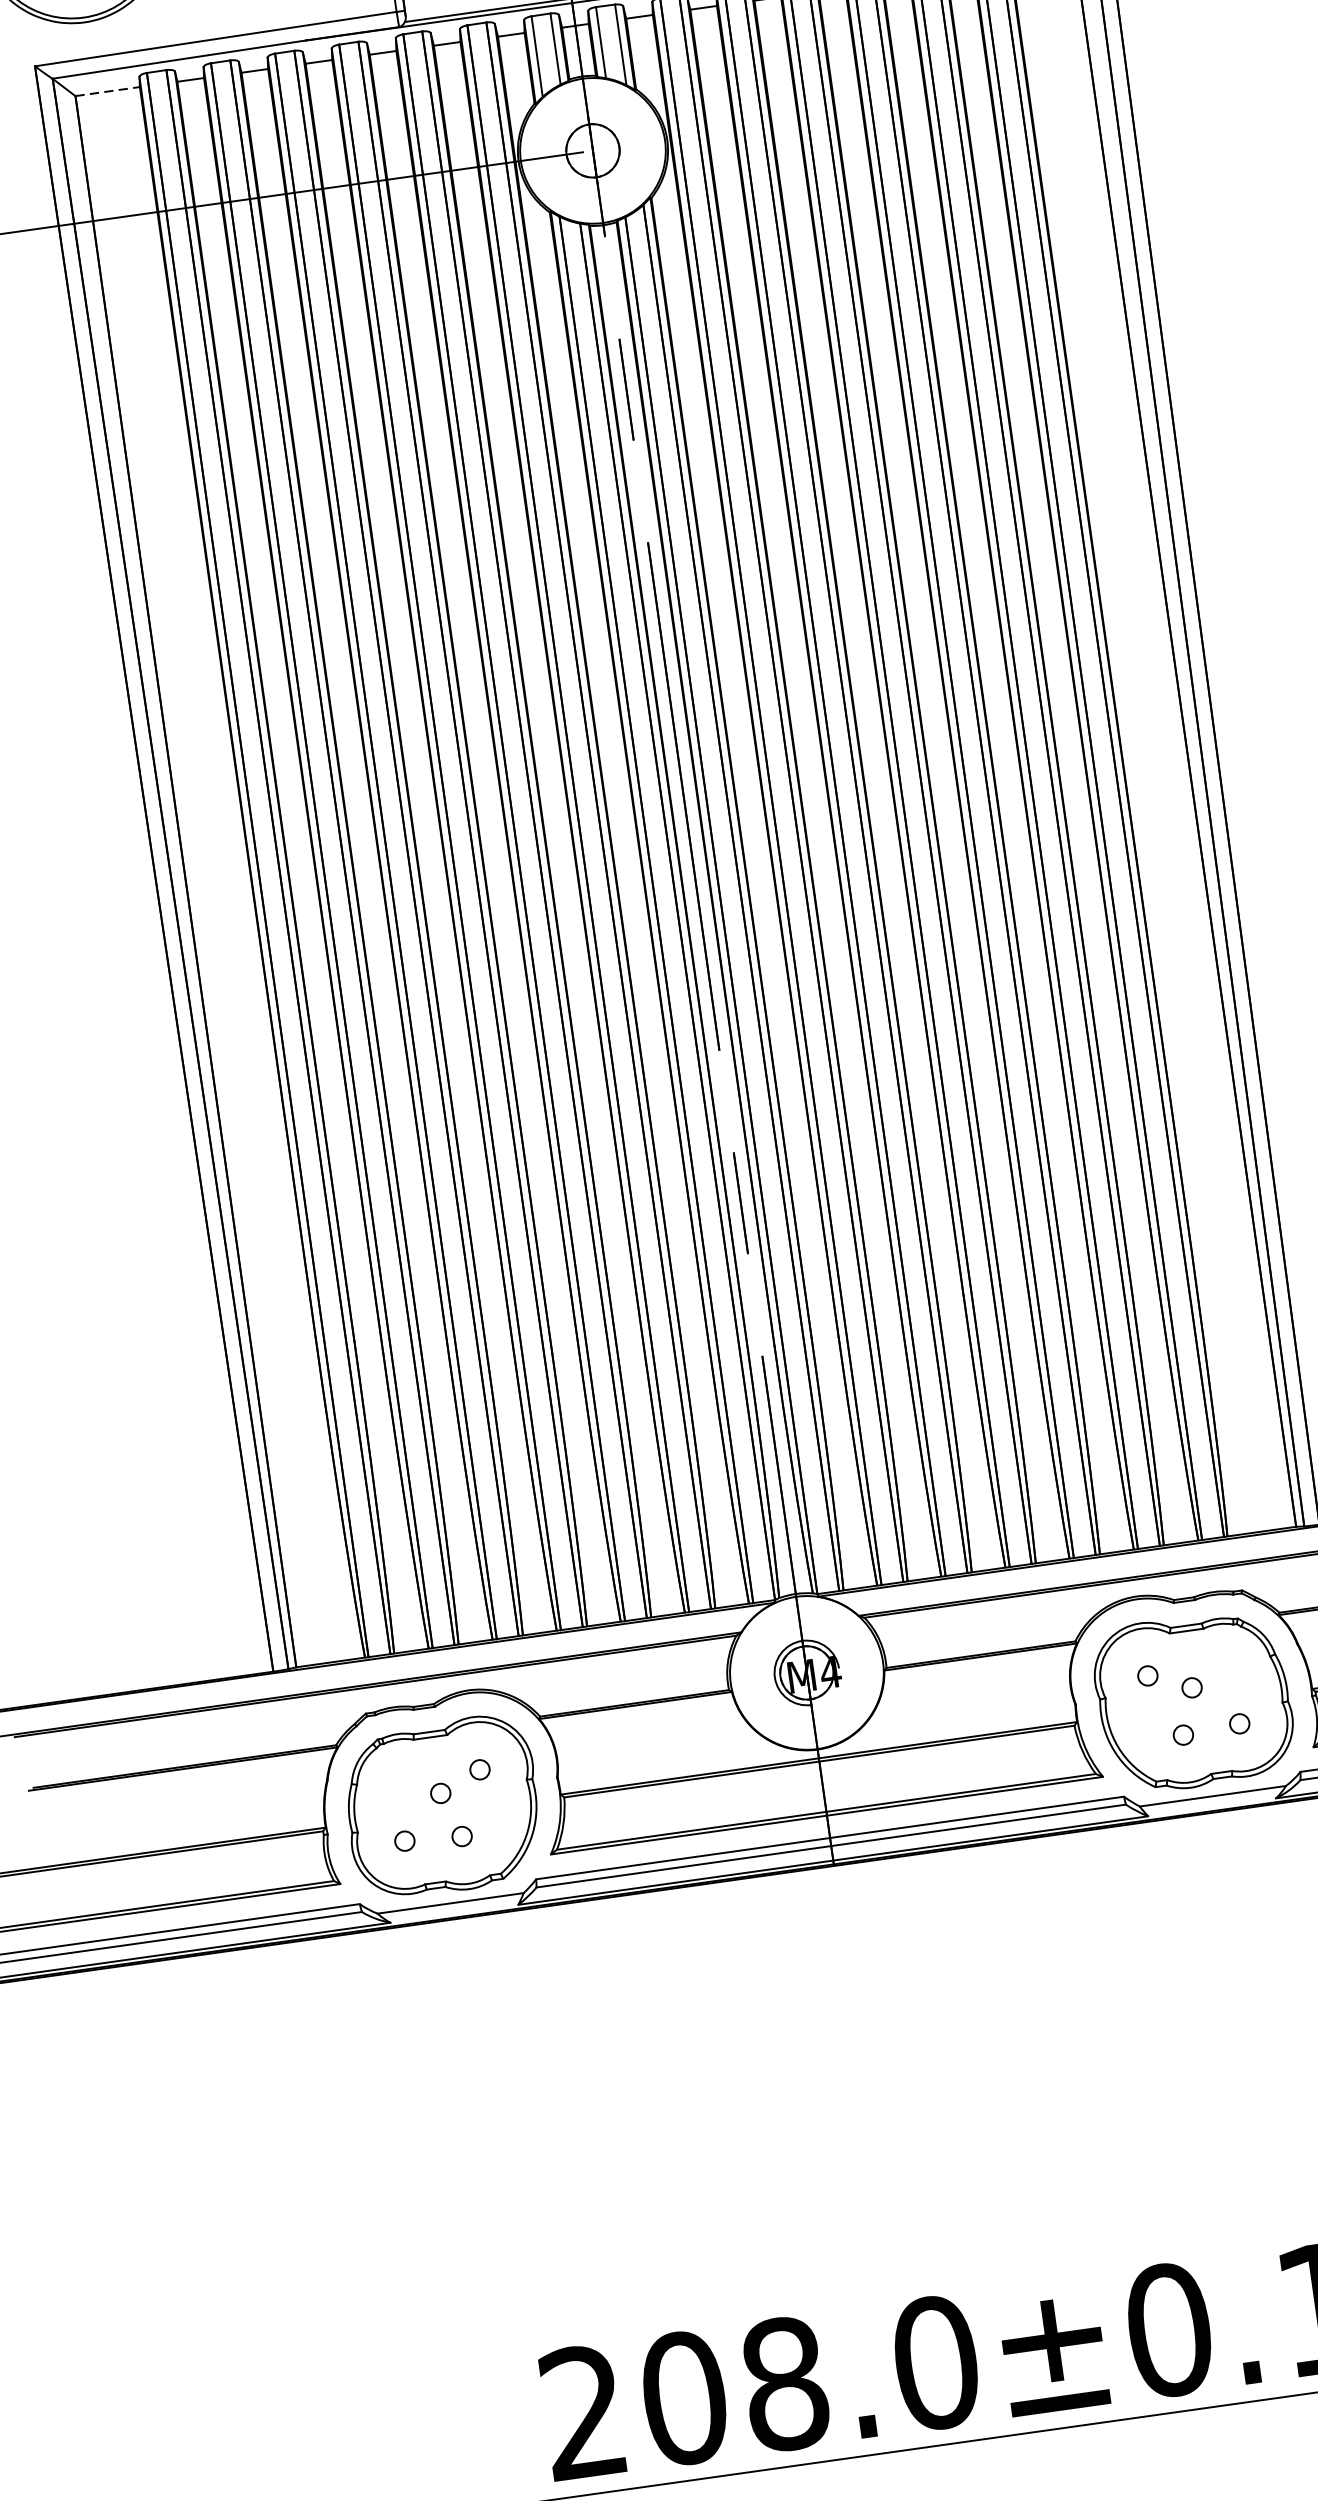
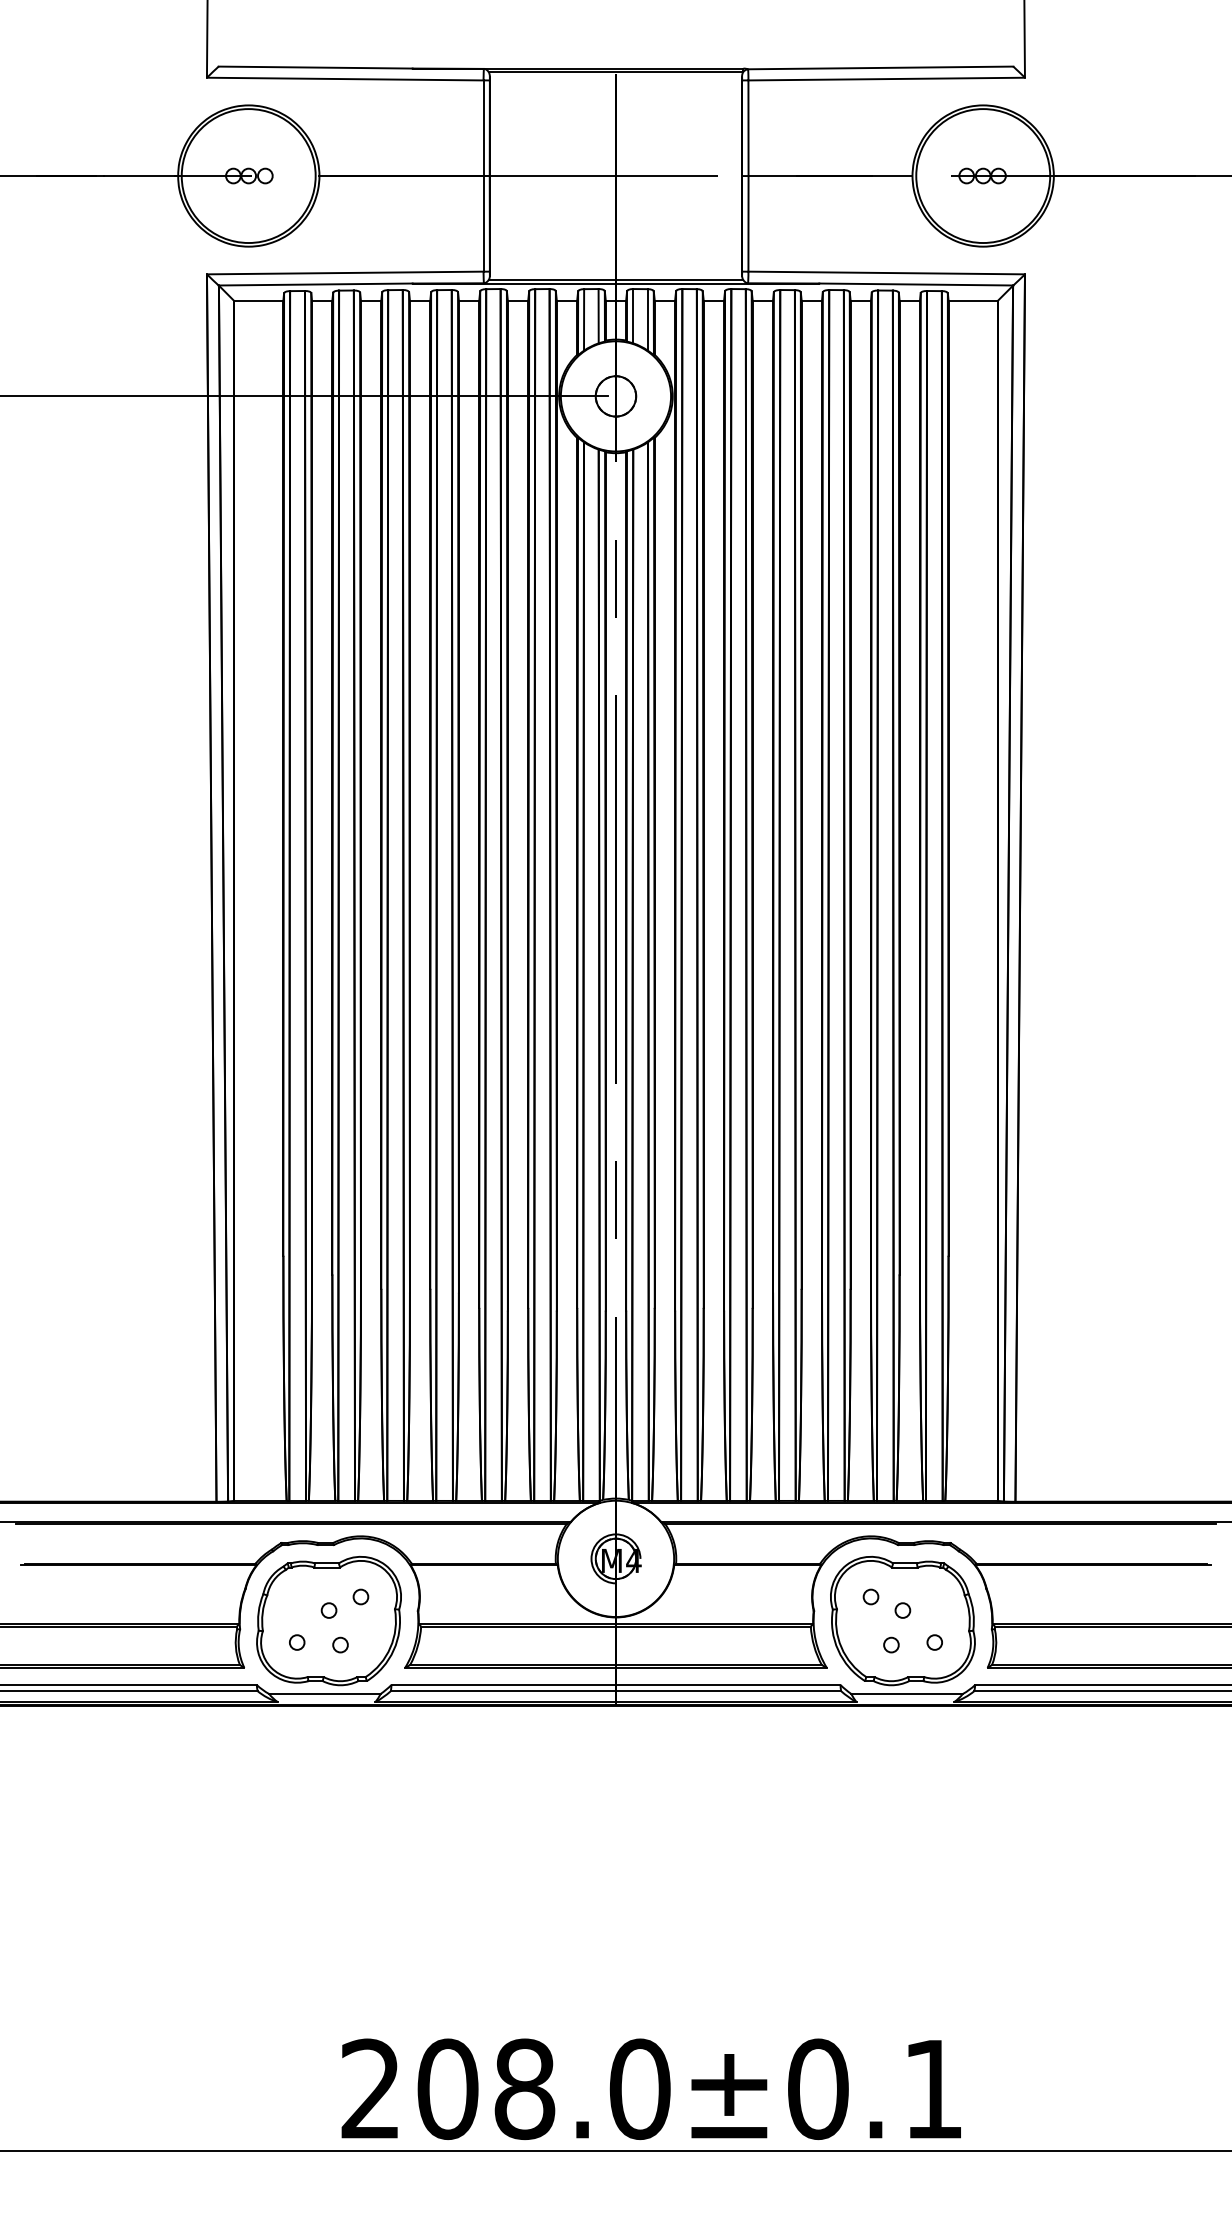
line: (107, 91) -> (258, 300), dashed -> solid

